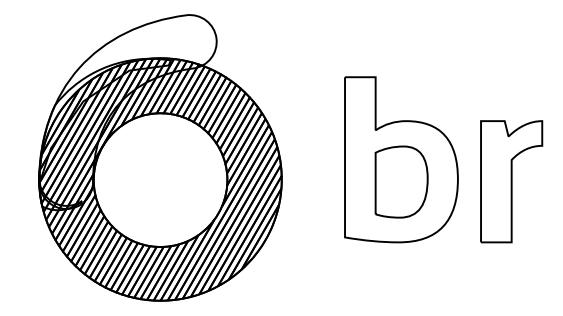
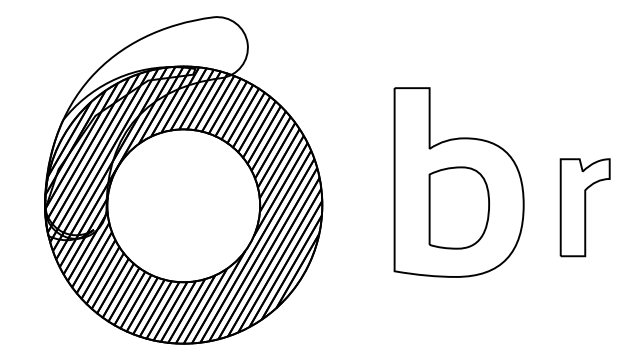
part: (511, 181) -> (584, 207), size x0.7

